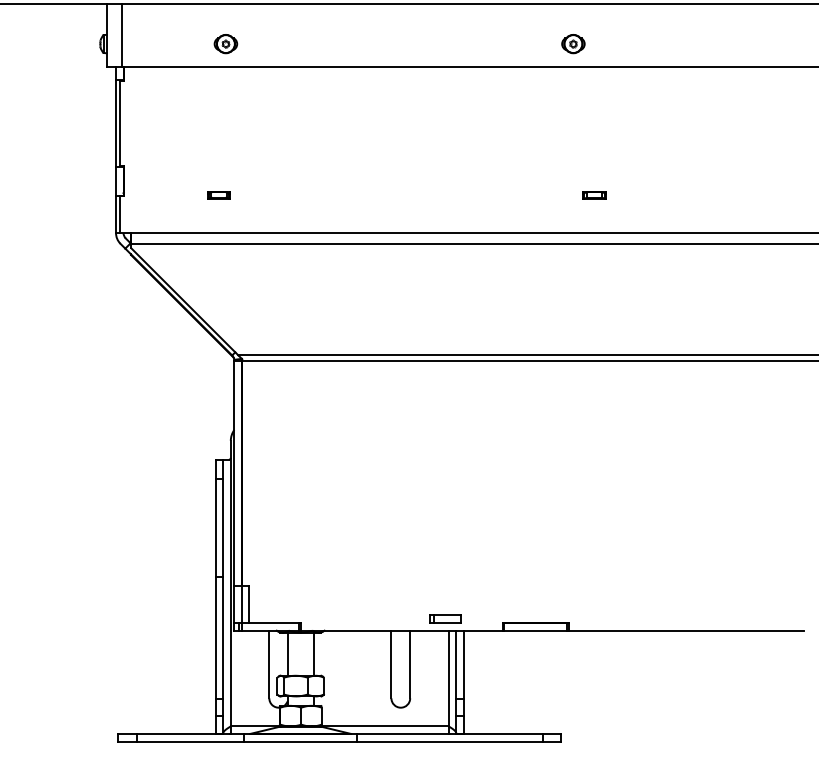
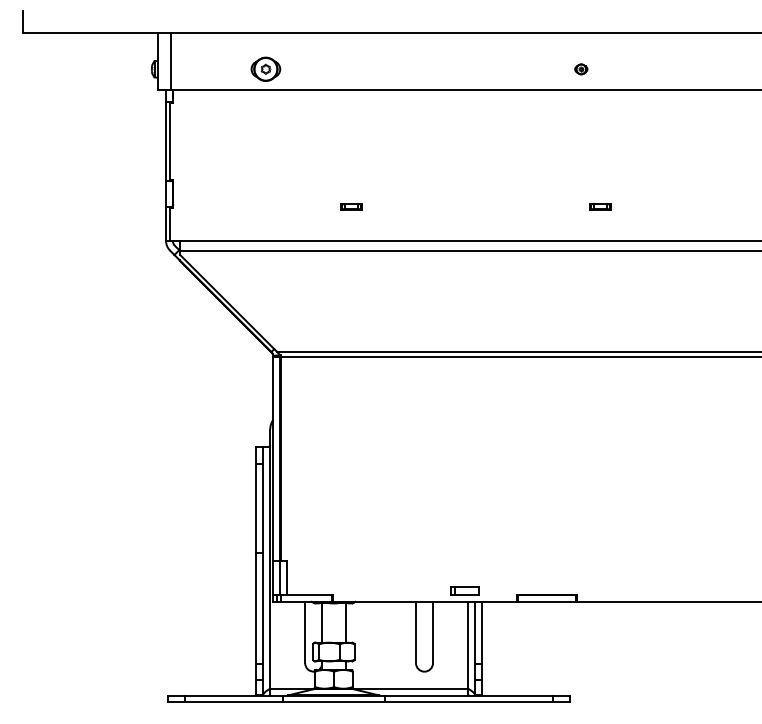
part: (225, 44) -> (265, 69), size x1.4
part: (573, 44) -> (581, 69), size x0.6
part: (218, 195) -> (351, 206), moved

